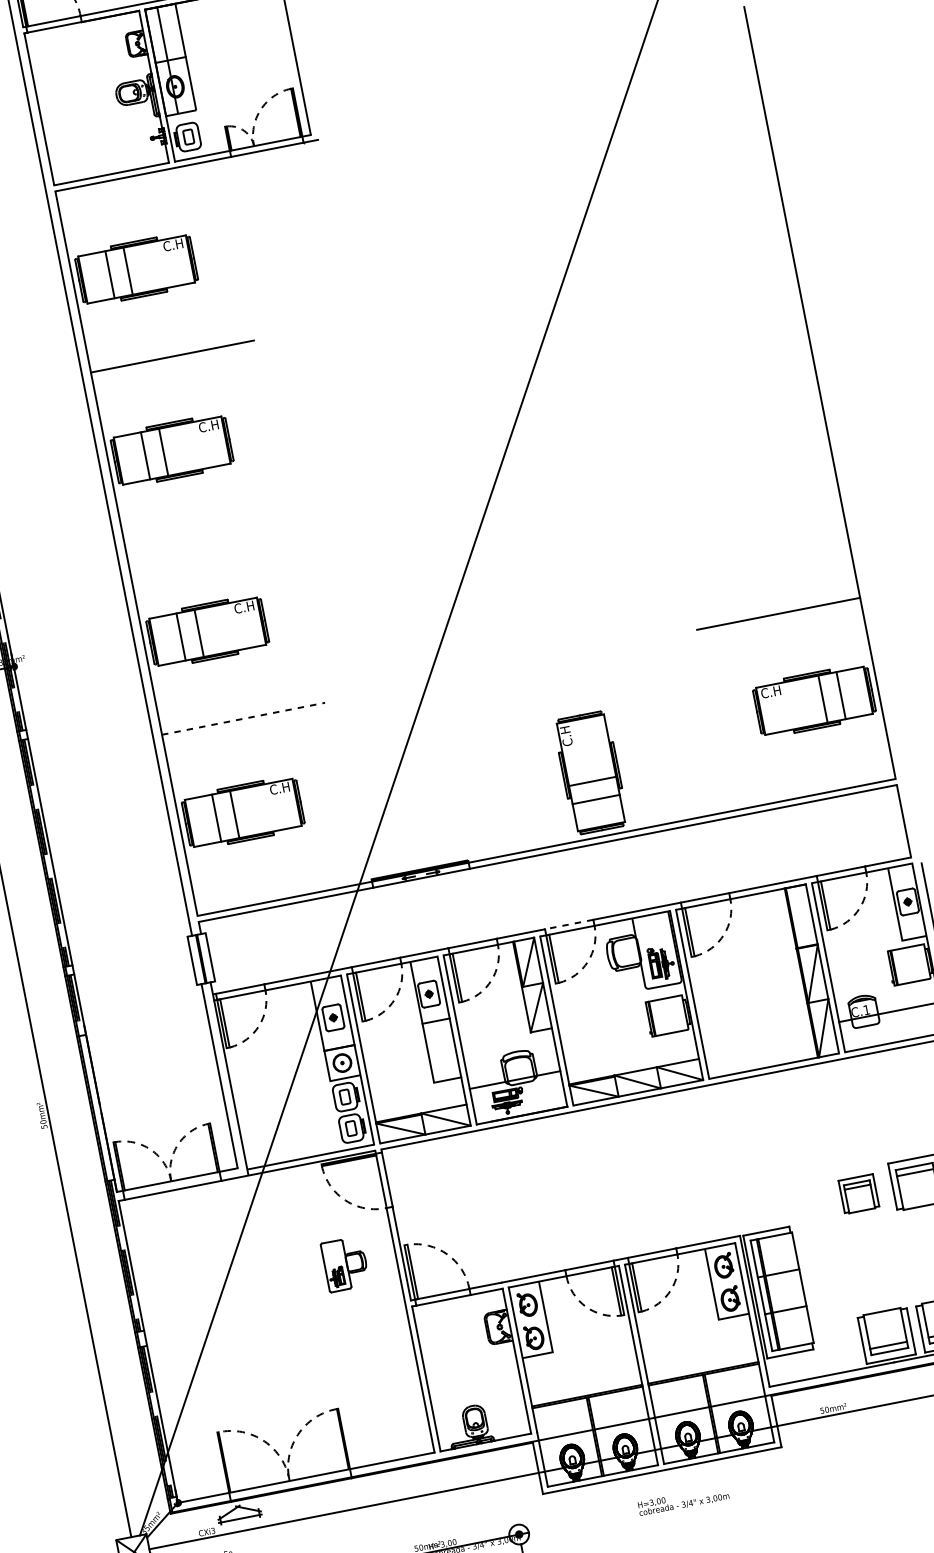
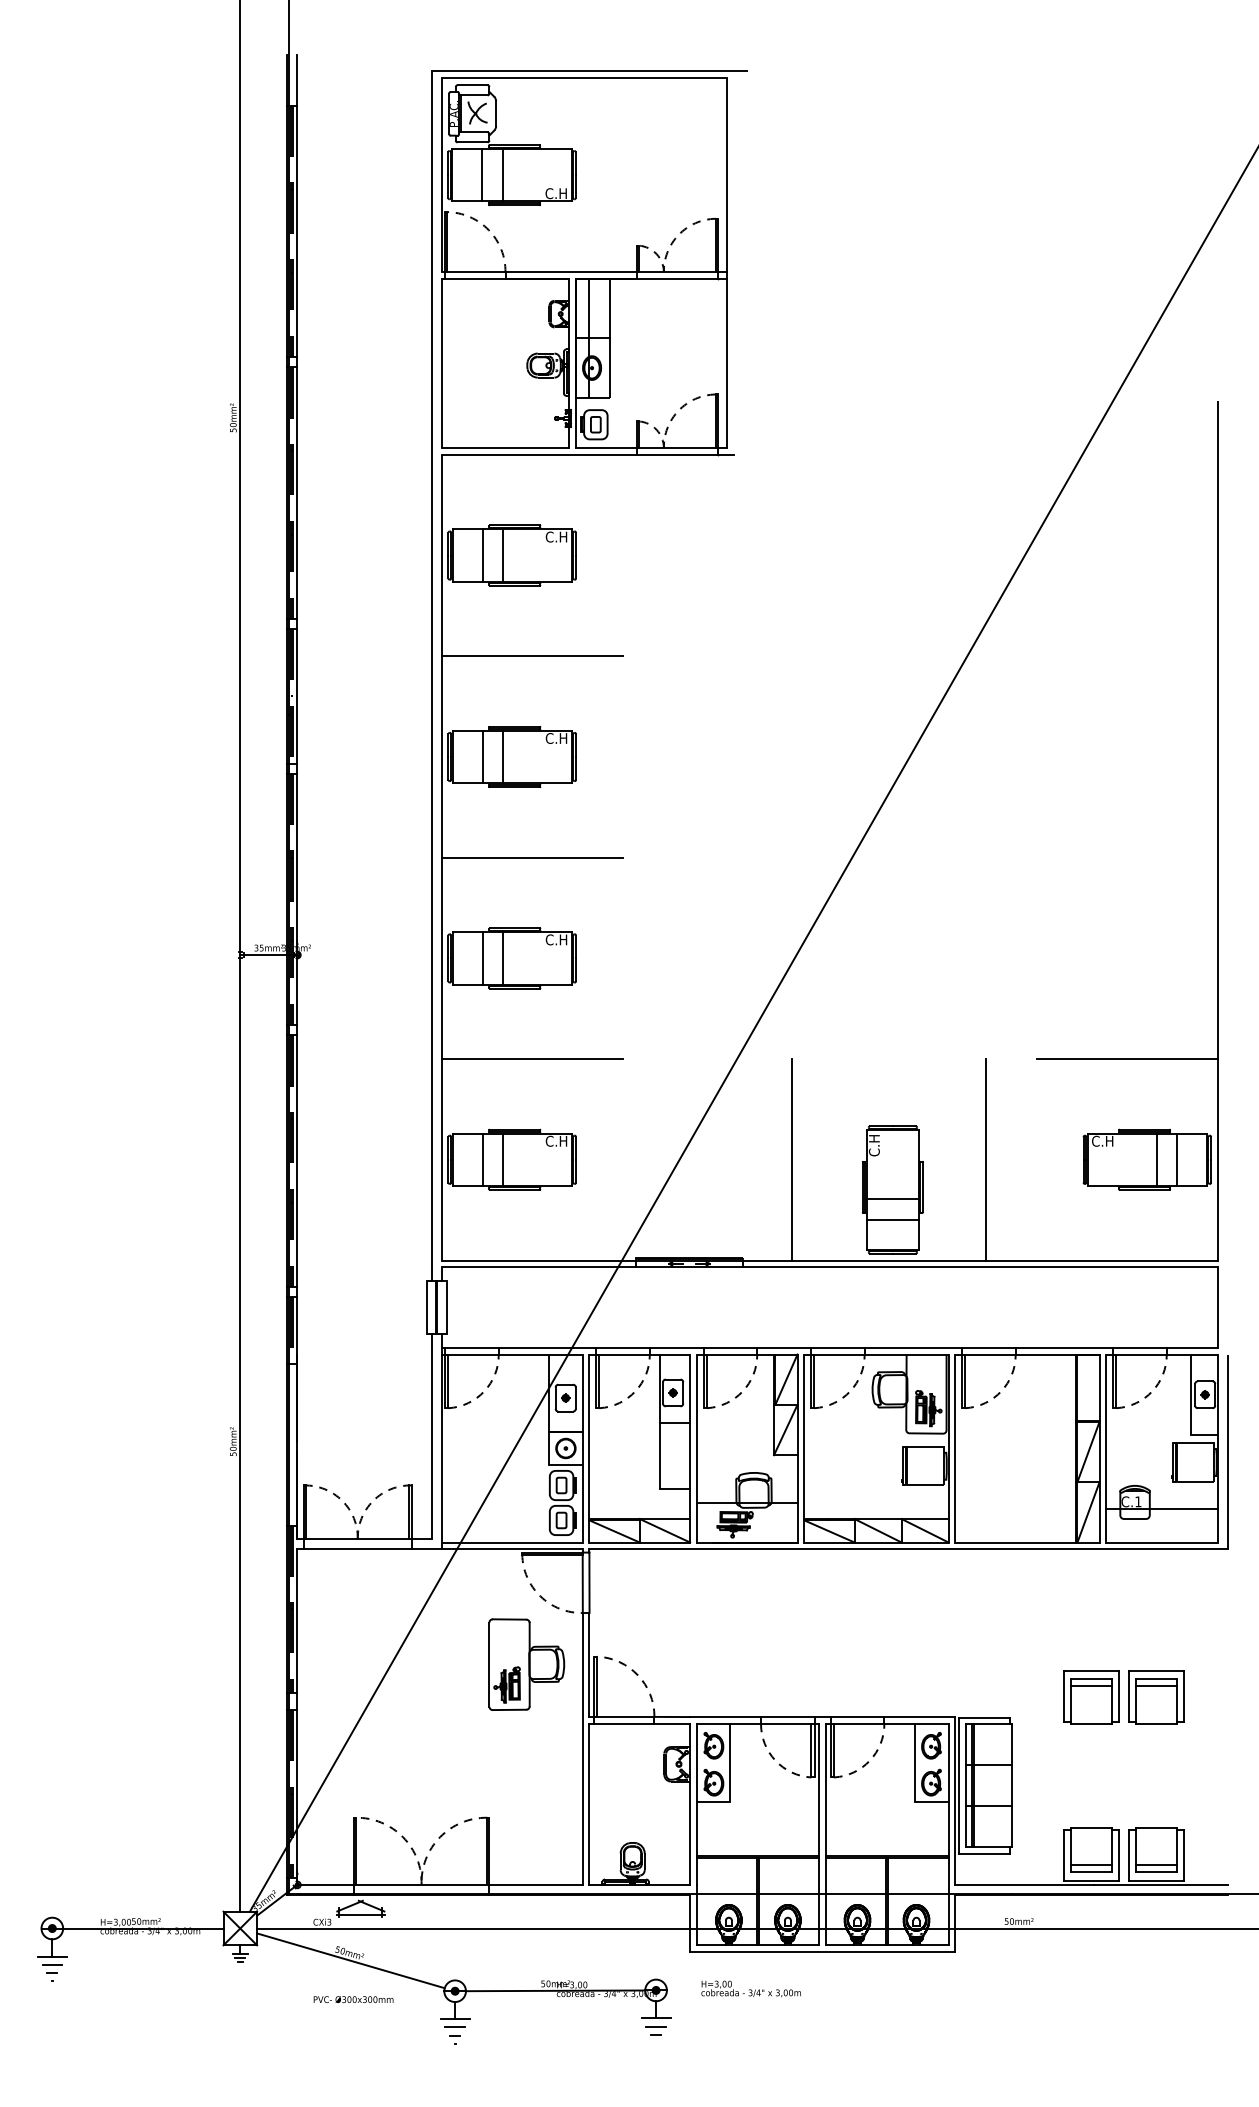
line: (207, 537) -> (531, 857), added
line: (243, 719) -> (532, 1059), dashed -> solid
line: (669, 728) -> (986, 1159), added
line: (494, 763) -> (791, 1159), added
line: (568, 924) -> (837, 1347), dashed -> solid
part: (859, 1194) -> (1091, 1697), size x1.43
part: (345, 1264) -> (526, 1664), size x1.67
text: (682, 1500) -> (750, 1988), moved

